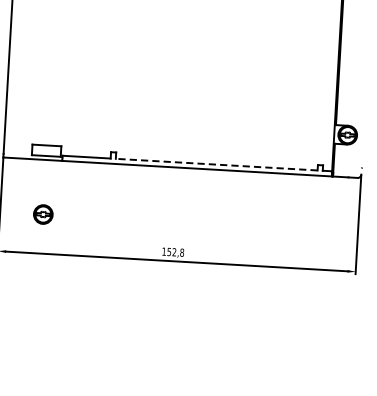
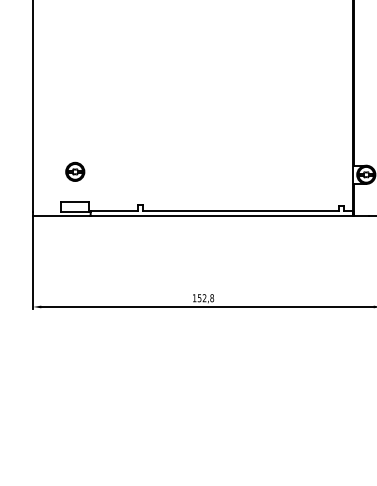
line: (216, 164) -> (240, 210), dashed -> solid
part: (43, 214) -> (75, 171), moved

